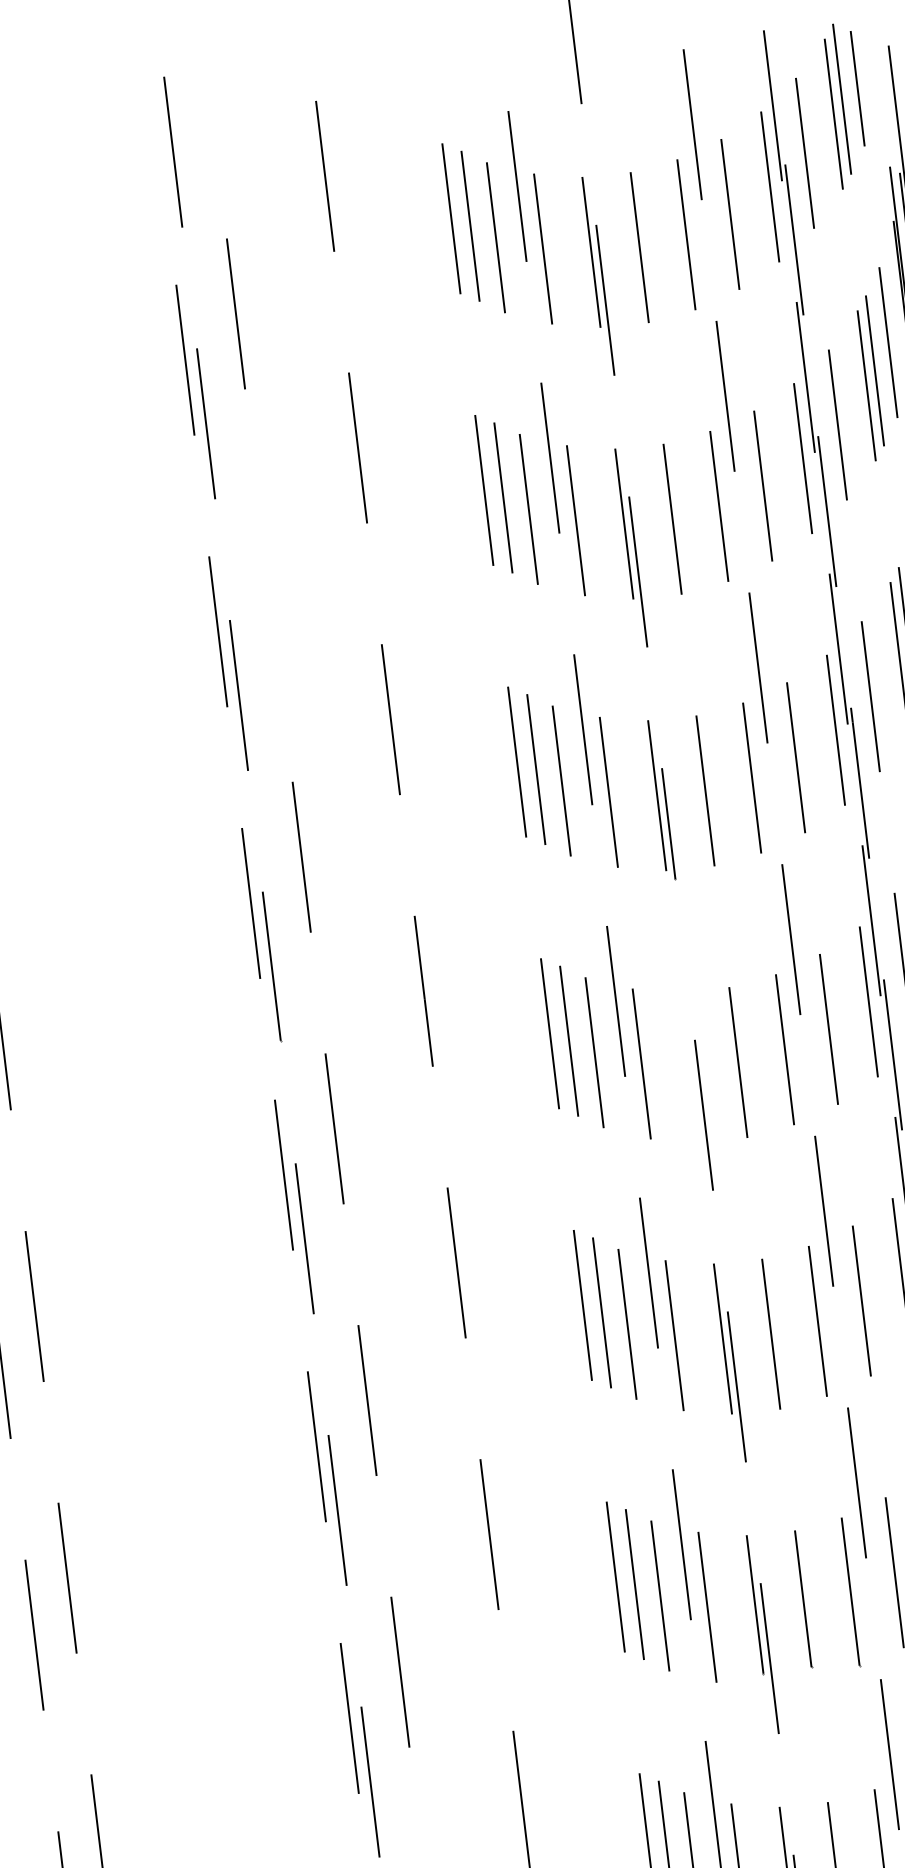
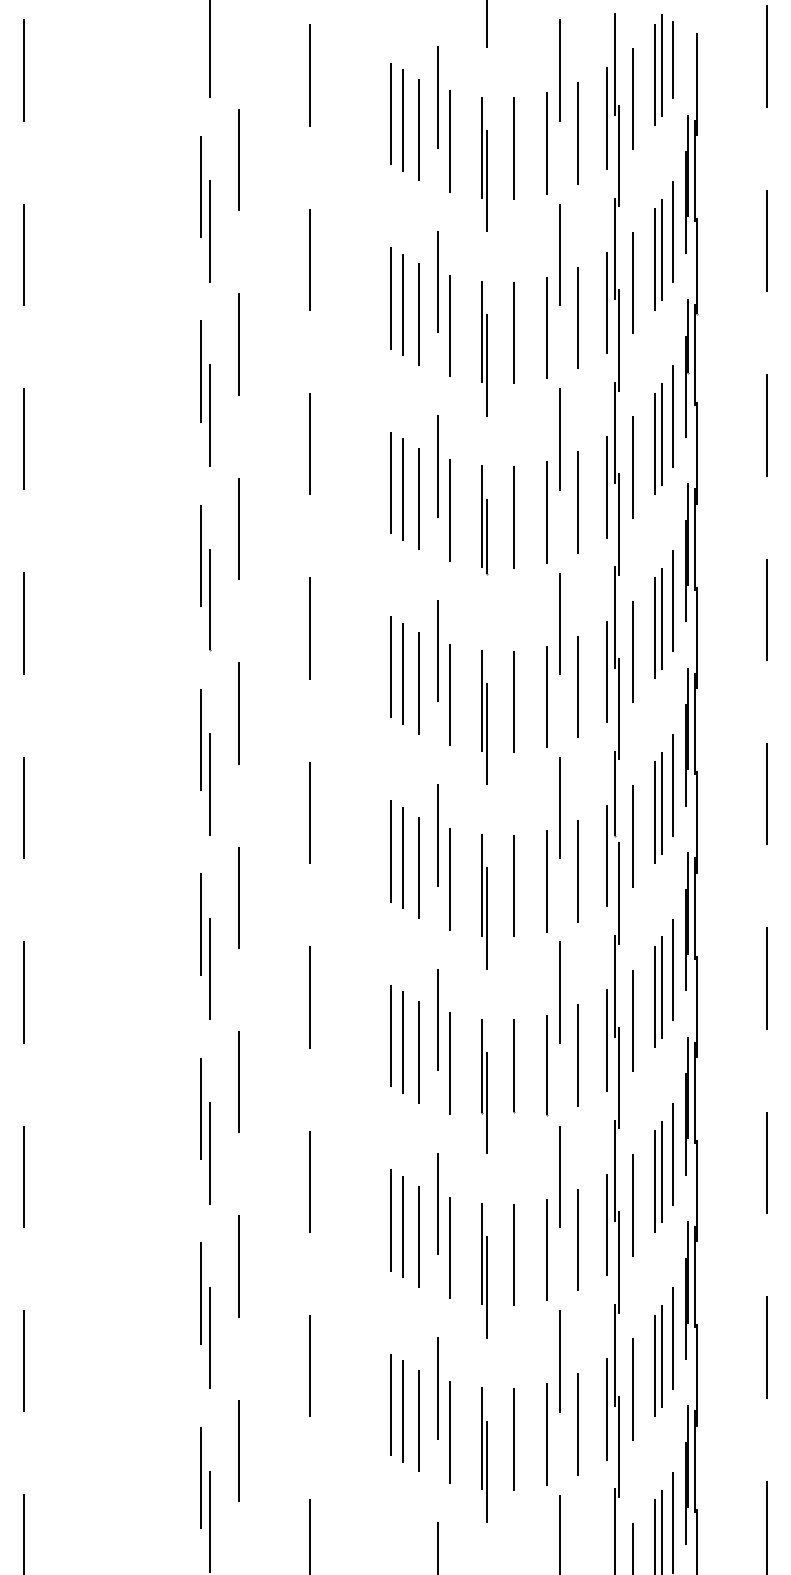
line: (268, 585) -> (238, 344), added
line: (689, 1066) -> (481, 700), added

